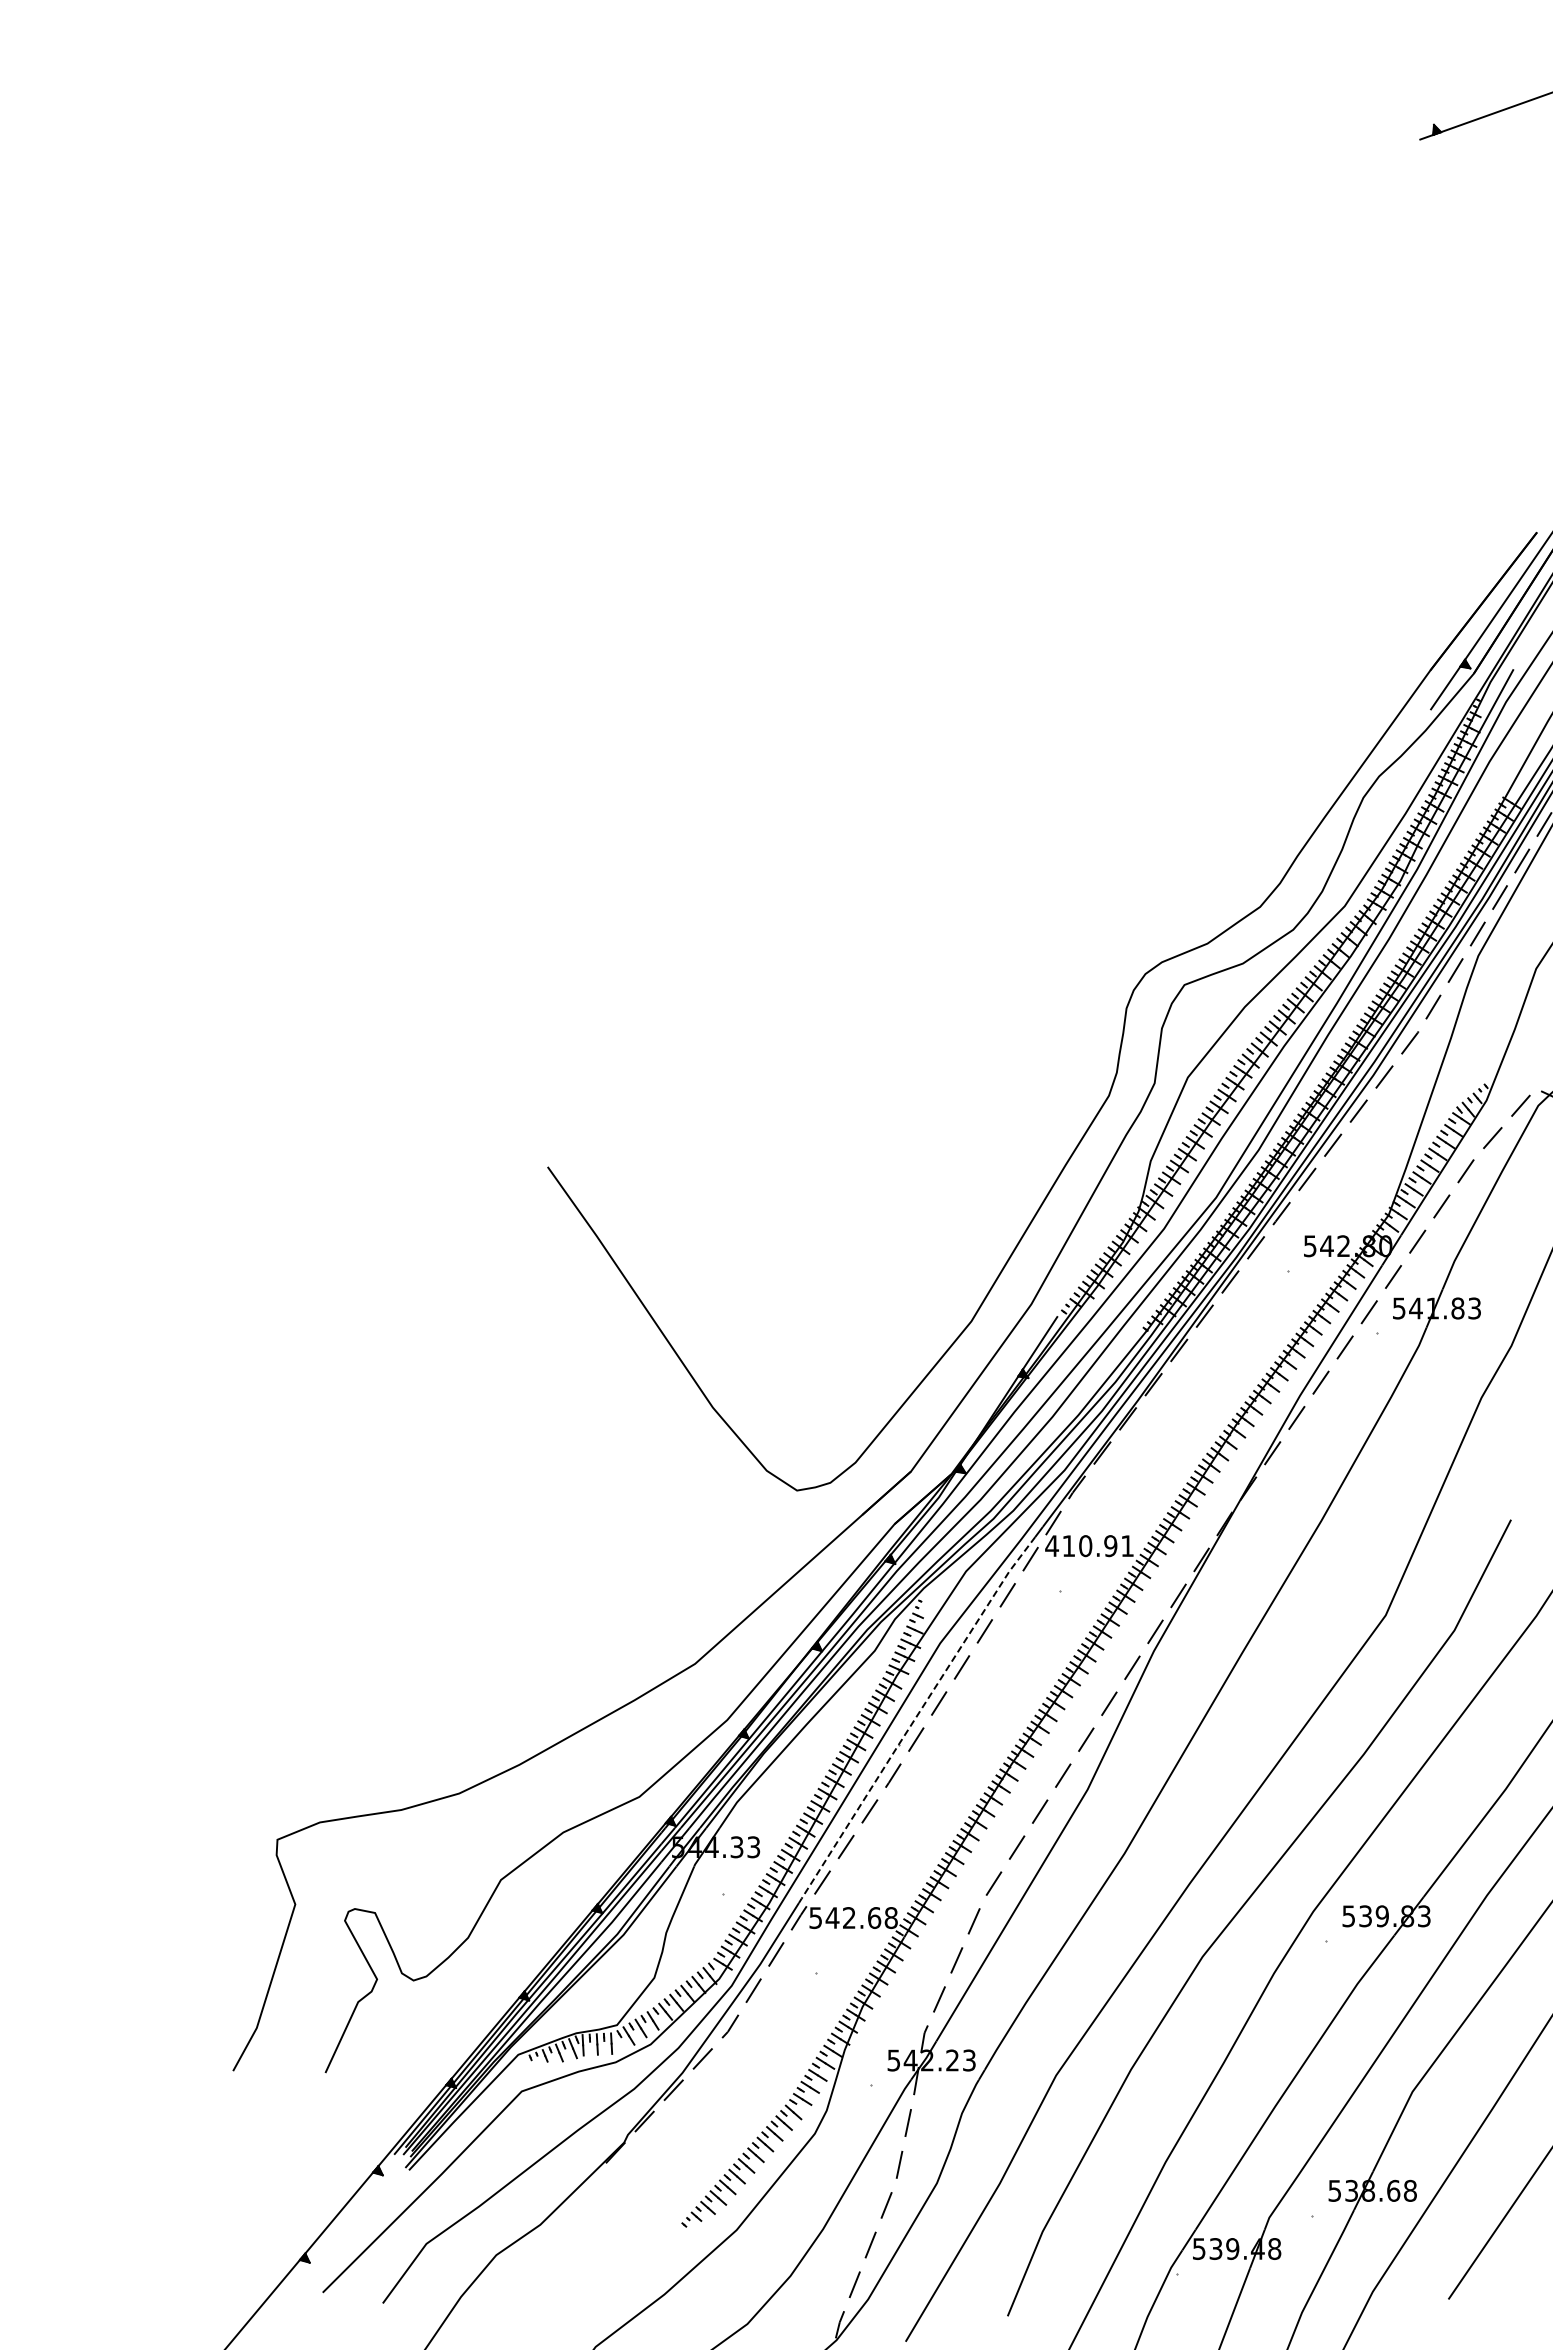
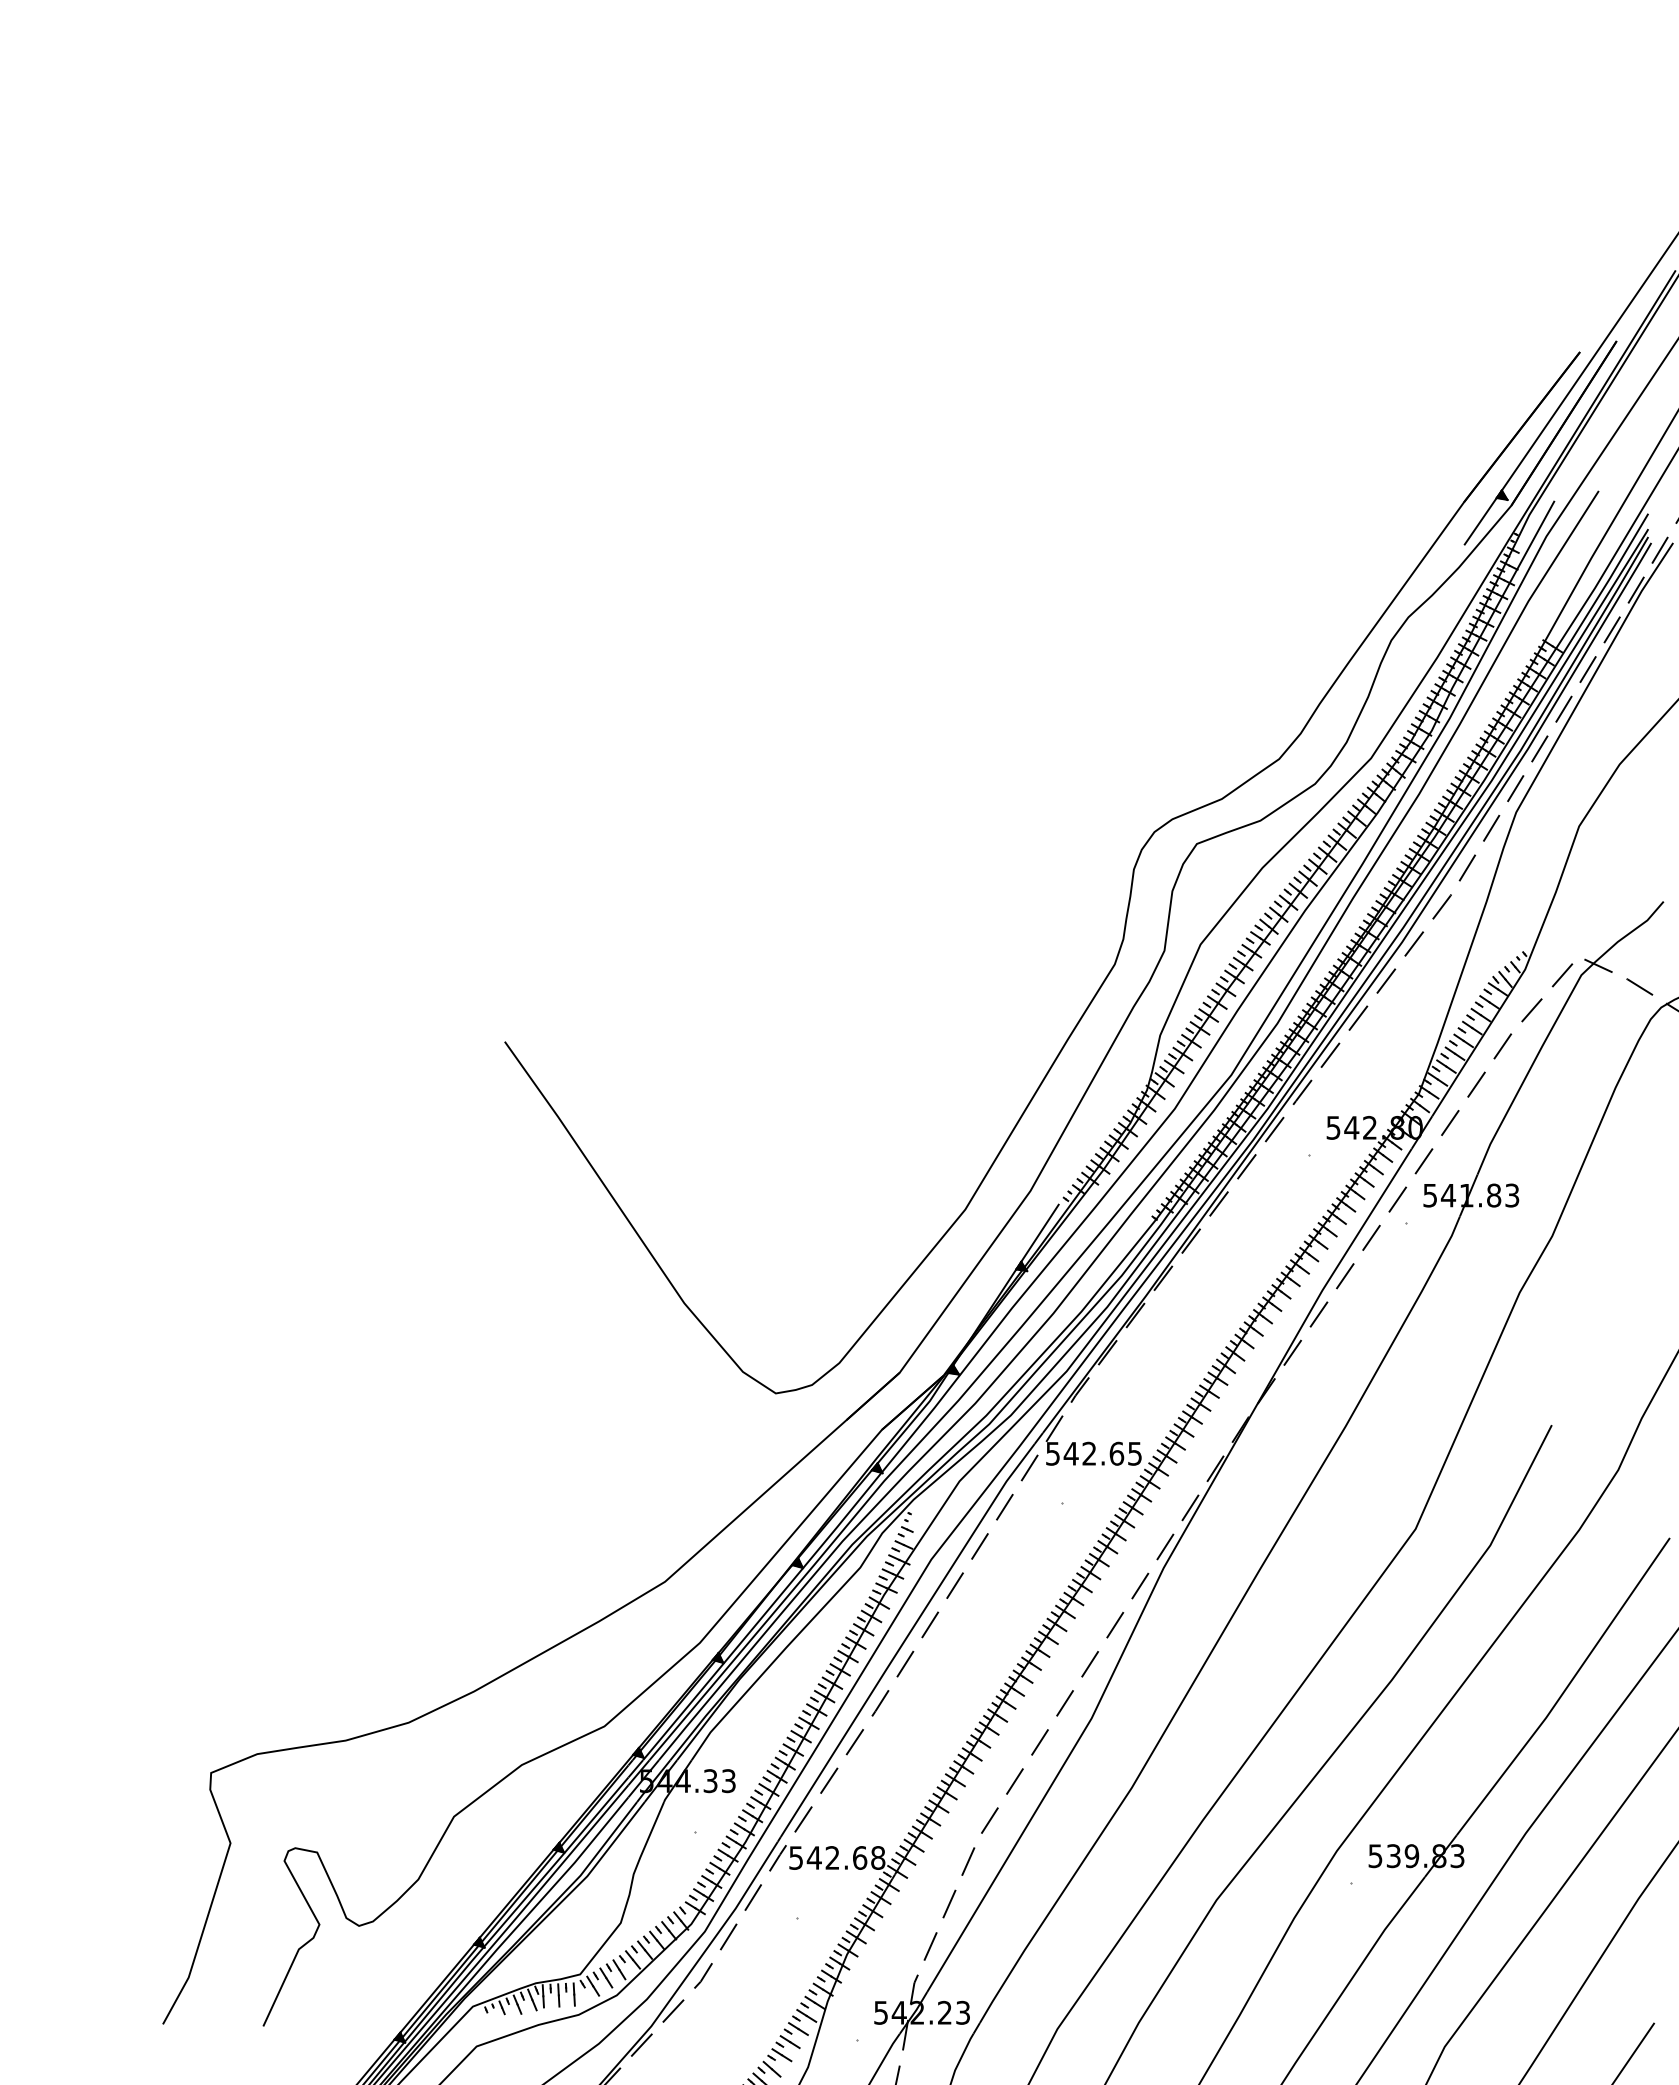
text: (1089, 1546) -> (1093, 1454), 410.91 -> 542.65
line: (916, 1716) -> (905, 1638), dashed -> solid

